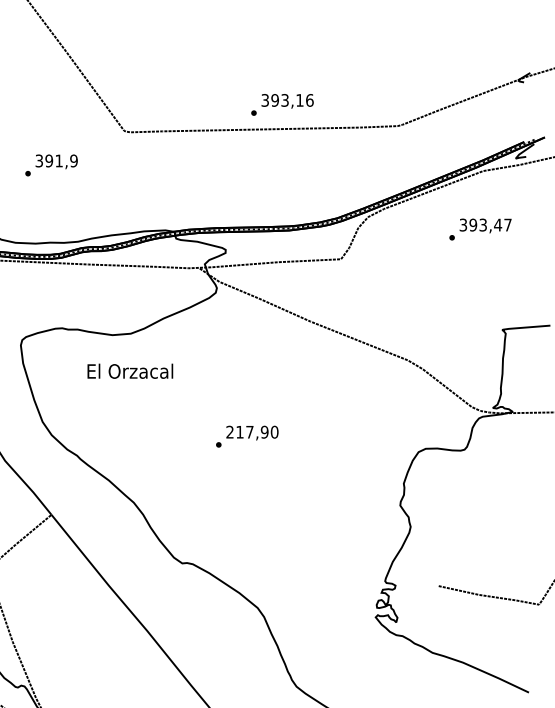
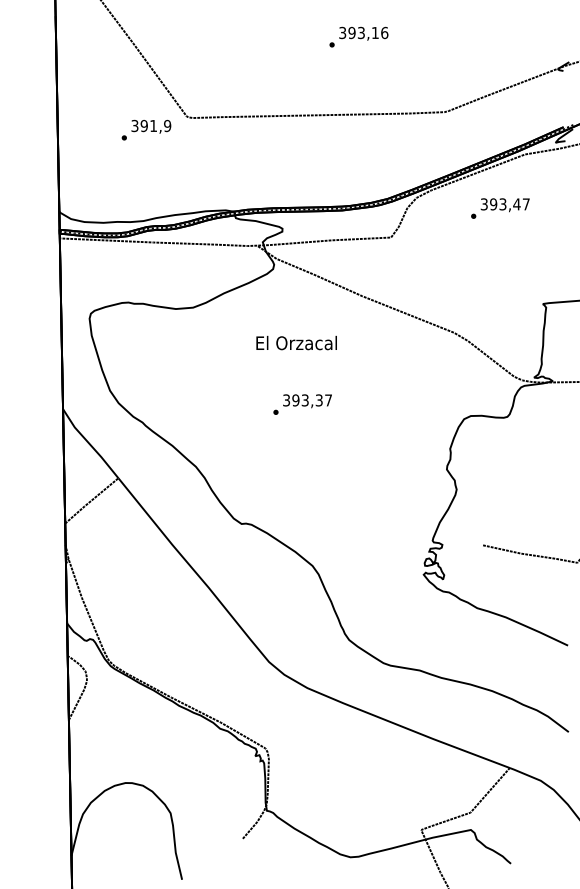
text: (282, 104) -> (358, 36), moved
text: (51, 164) -> (146, 129), moved
text: (480, 229) -> (500, 208), moved
text: (130, 370) -> (296, 342), moved
text: (252, 432) -> (307, 400), 217,90 -> 393,37

